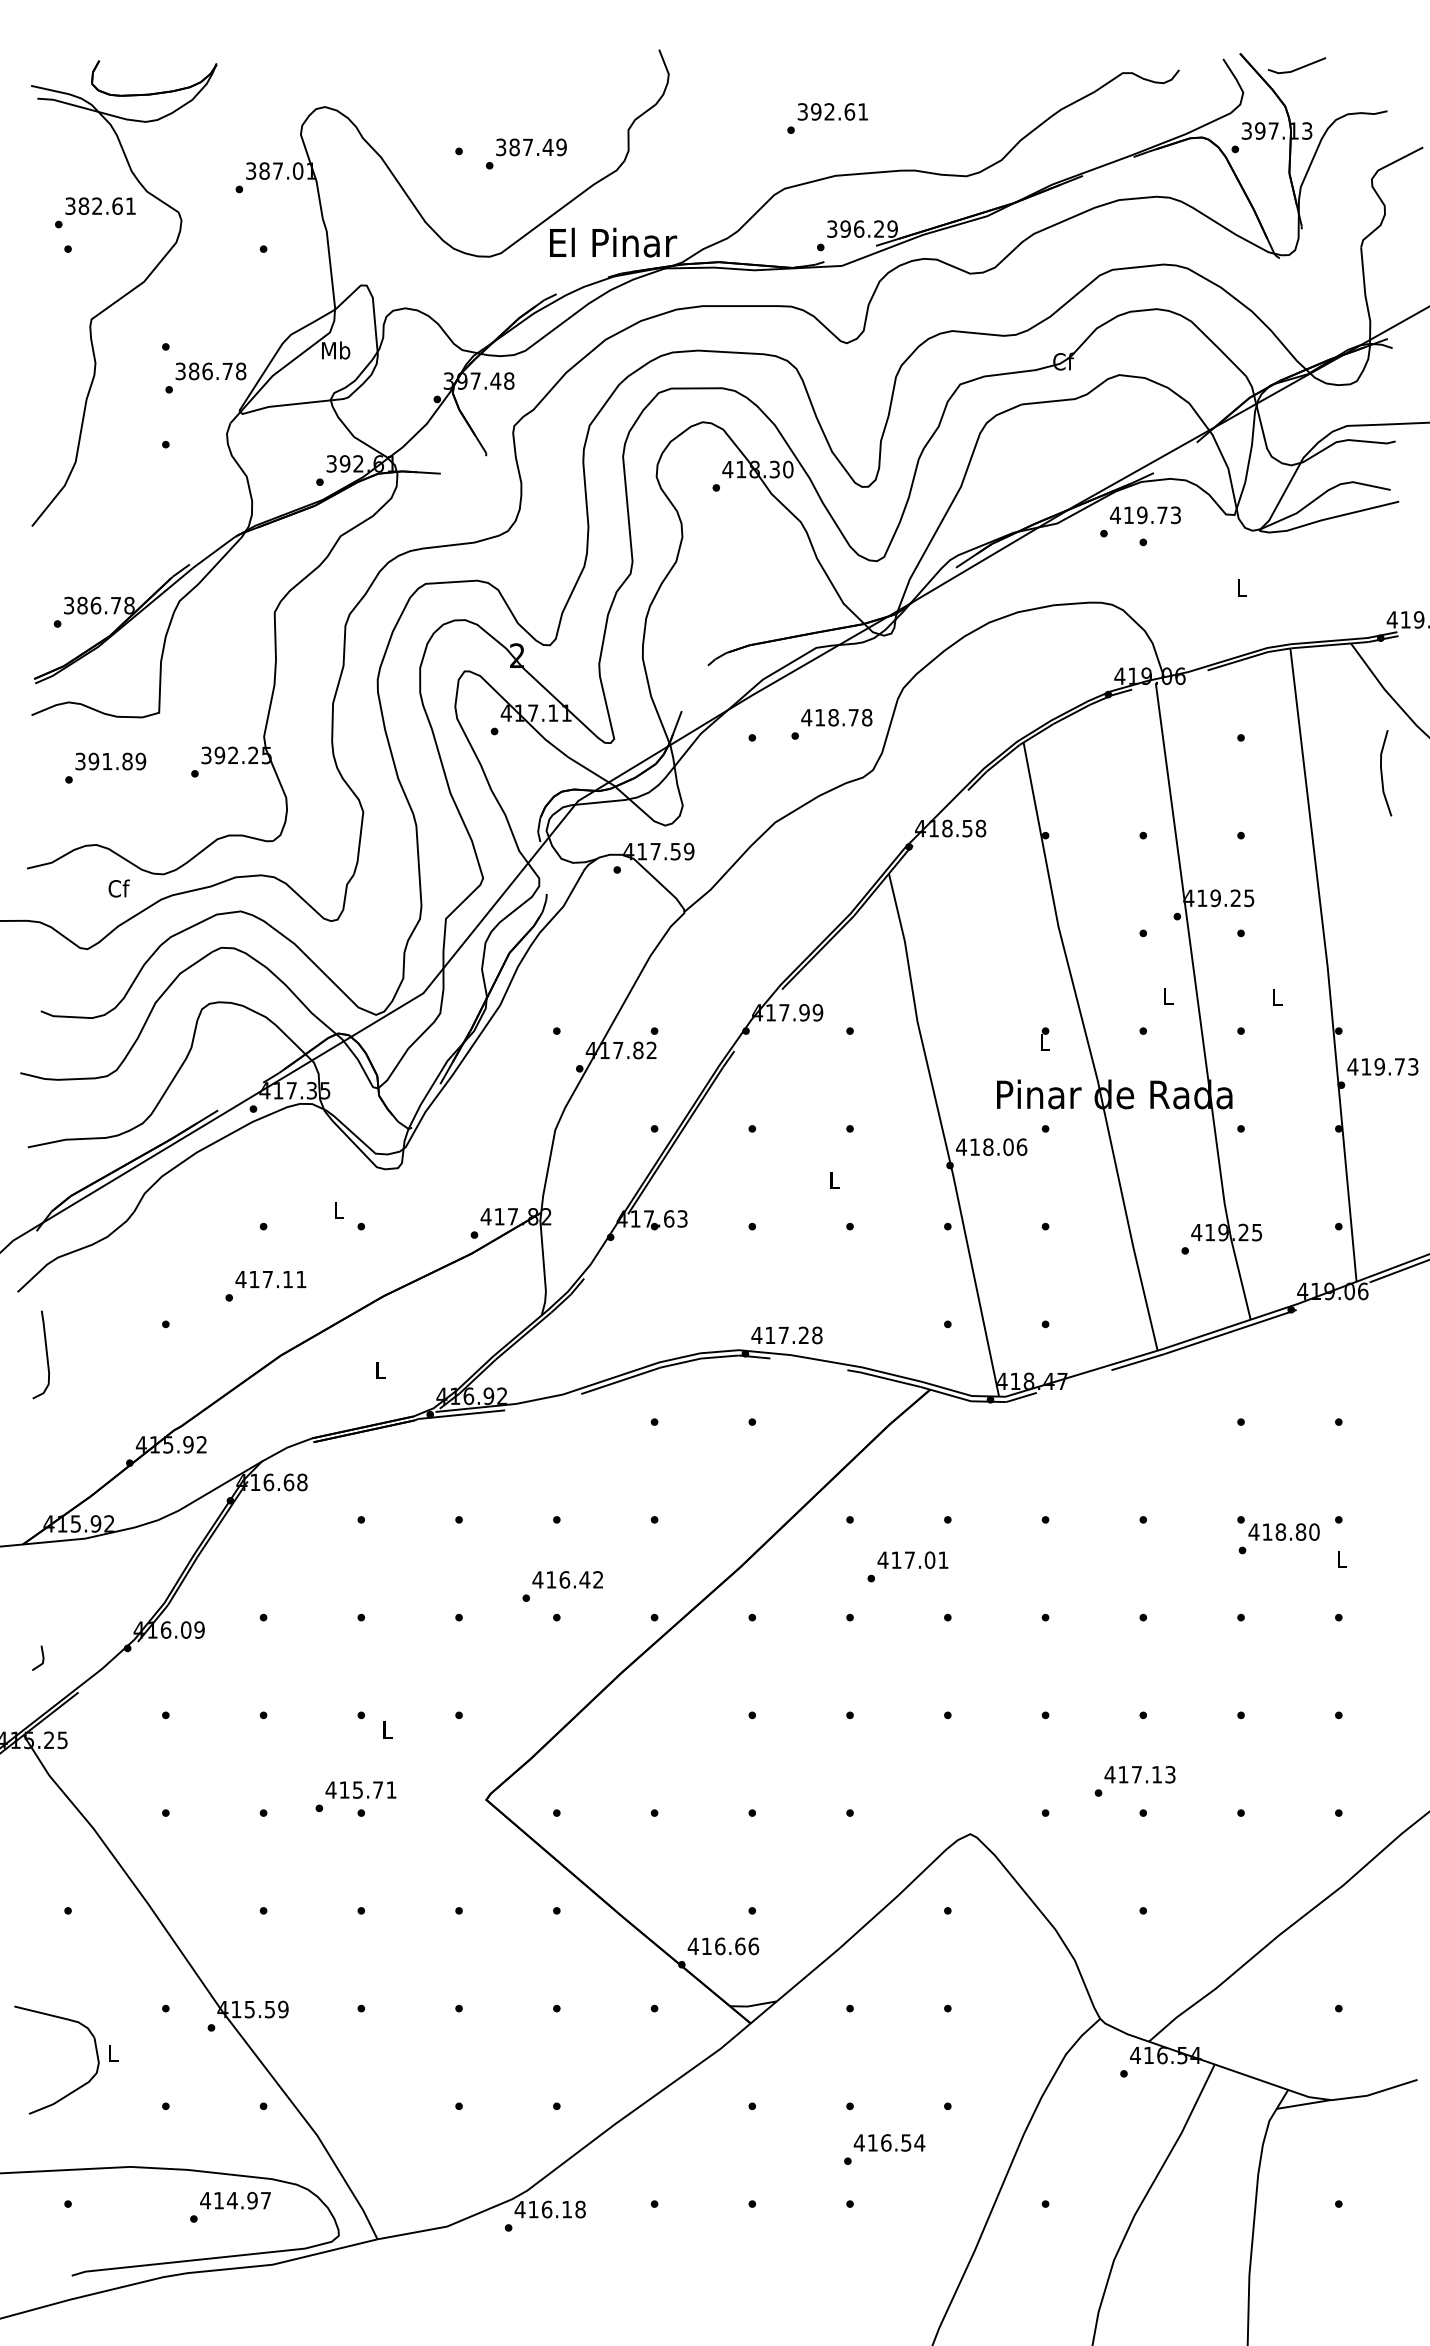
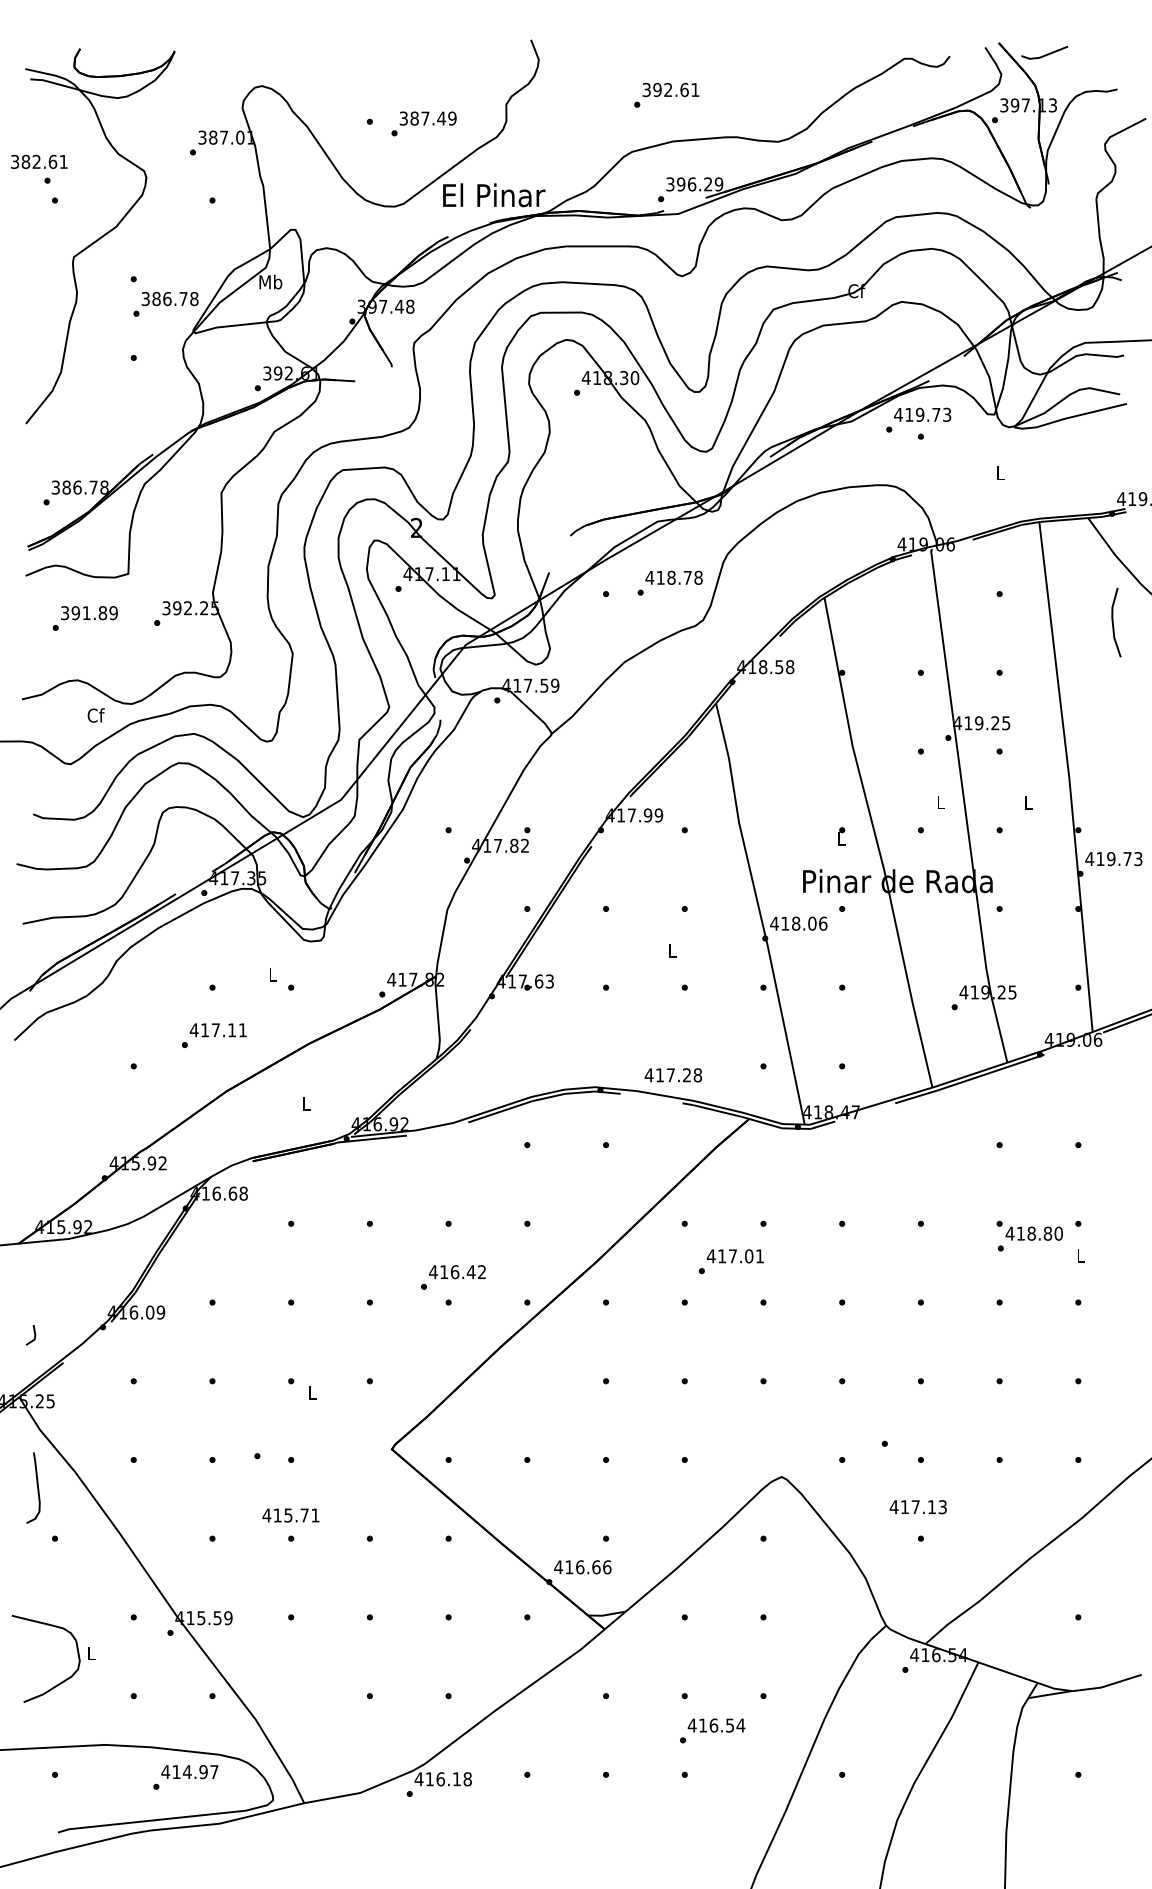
text: (100, 205) -> (39, 161), moved
text: (786, 1335) -> (673, 1075), moved
curve: (45, 1351) -> (36, 1485), moved
text: (1139, 1774) -> (917, 1507), moved
text: (360, 1789) -> (290, 1515), moved

